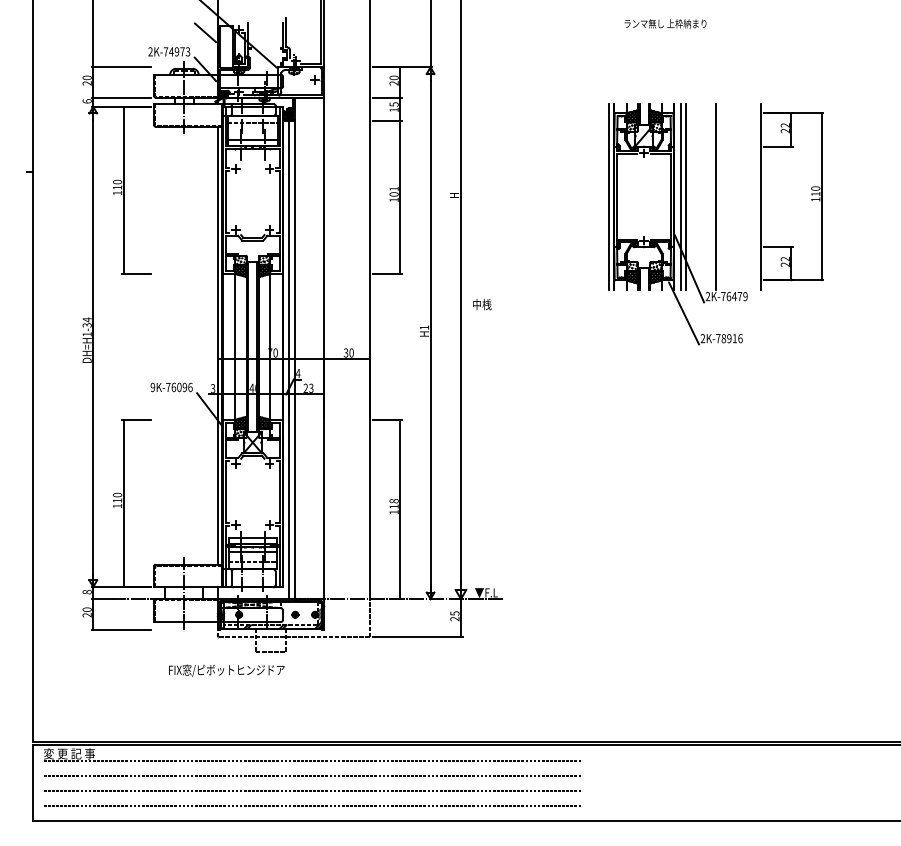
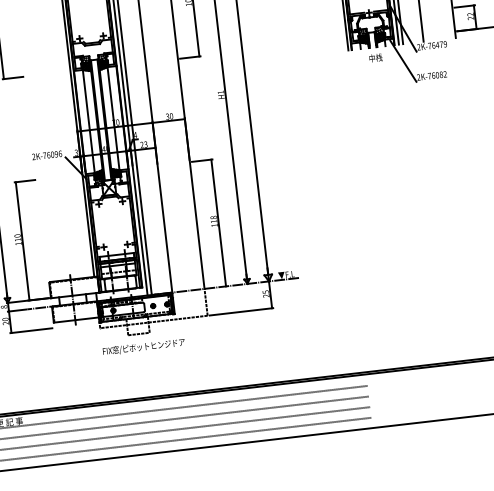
text: (482, 304) -> (376, 57), moved
text: (731, 338) -> (438, 75), 2K-78916 -> 2K-76082
text: (152, 387) -> (33, 157), 9K-76096 -> 2K-76096
text: (226, 670) -> (143, 347), moved

